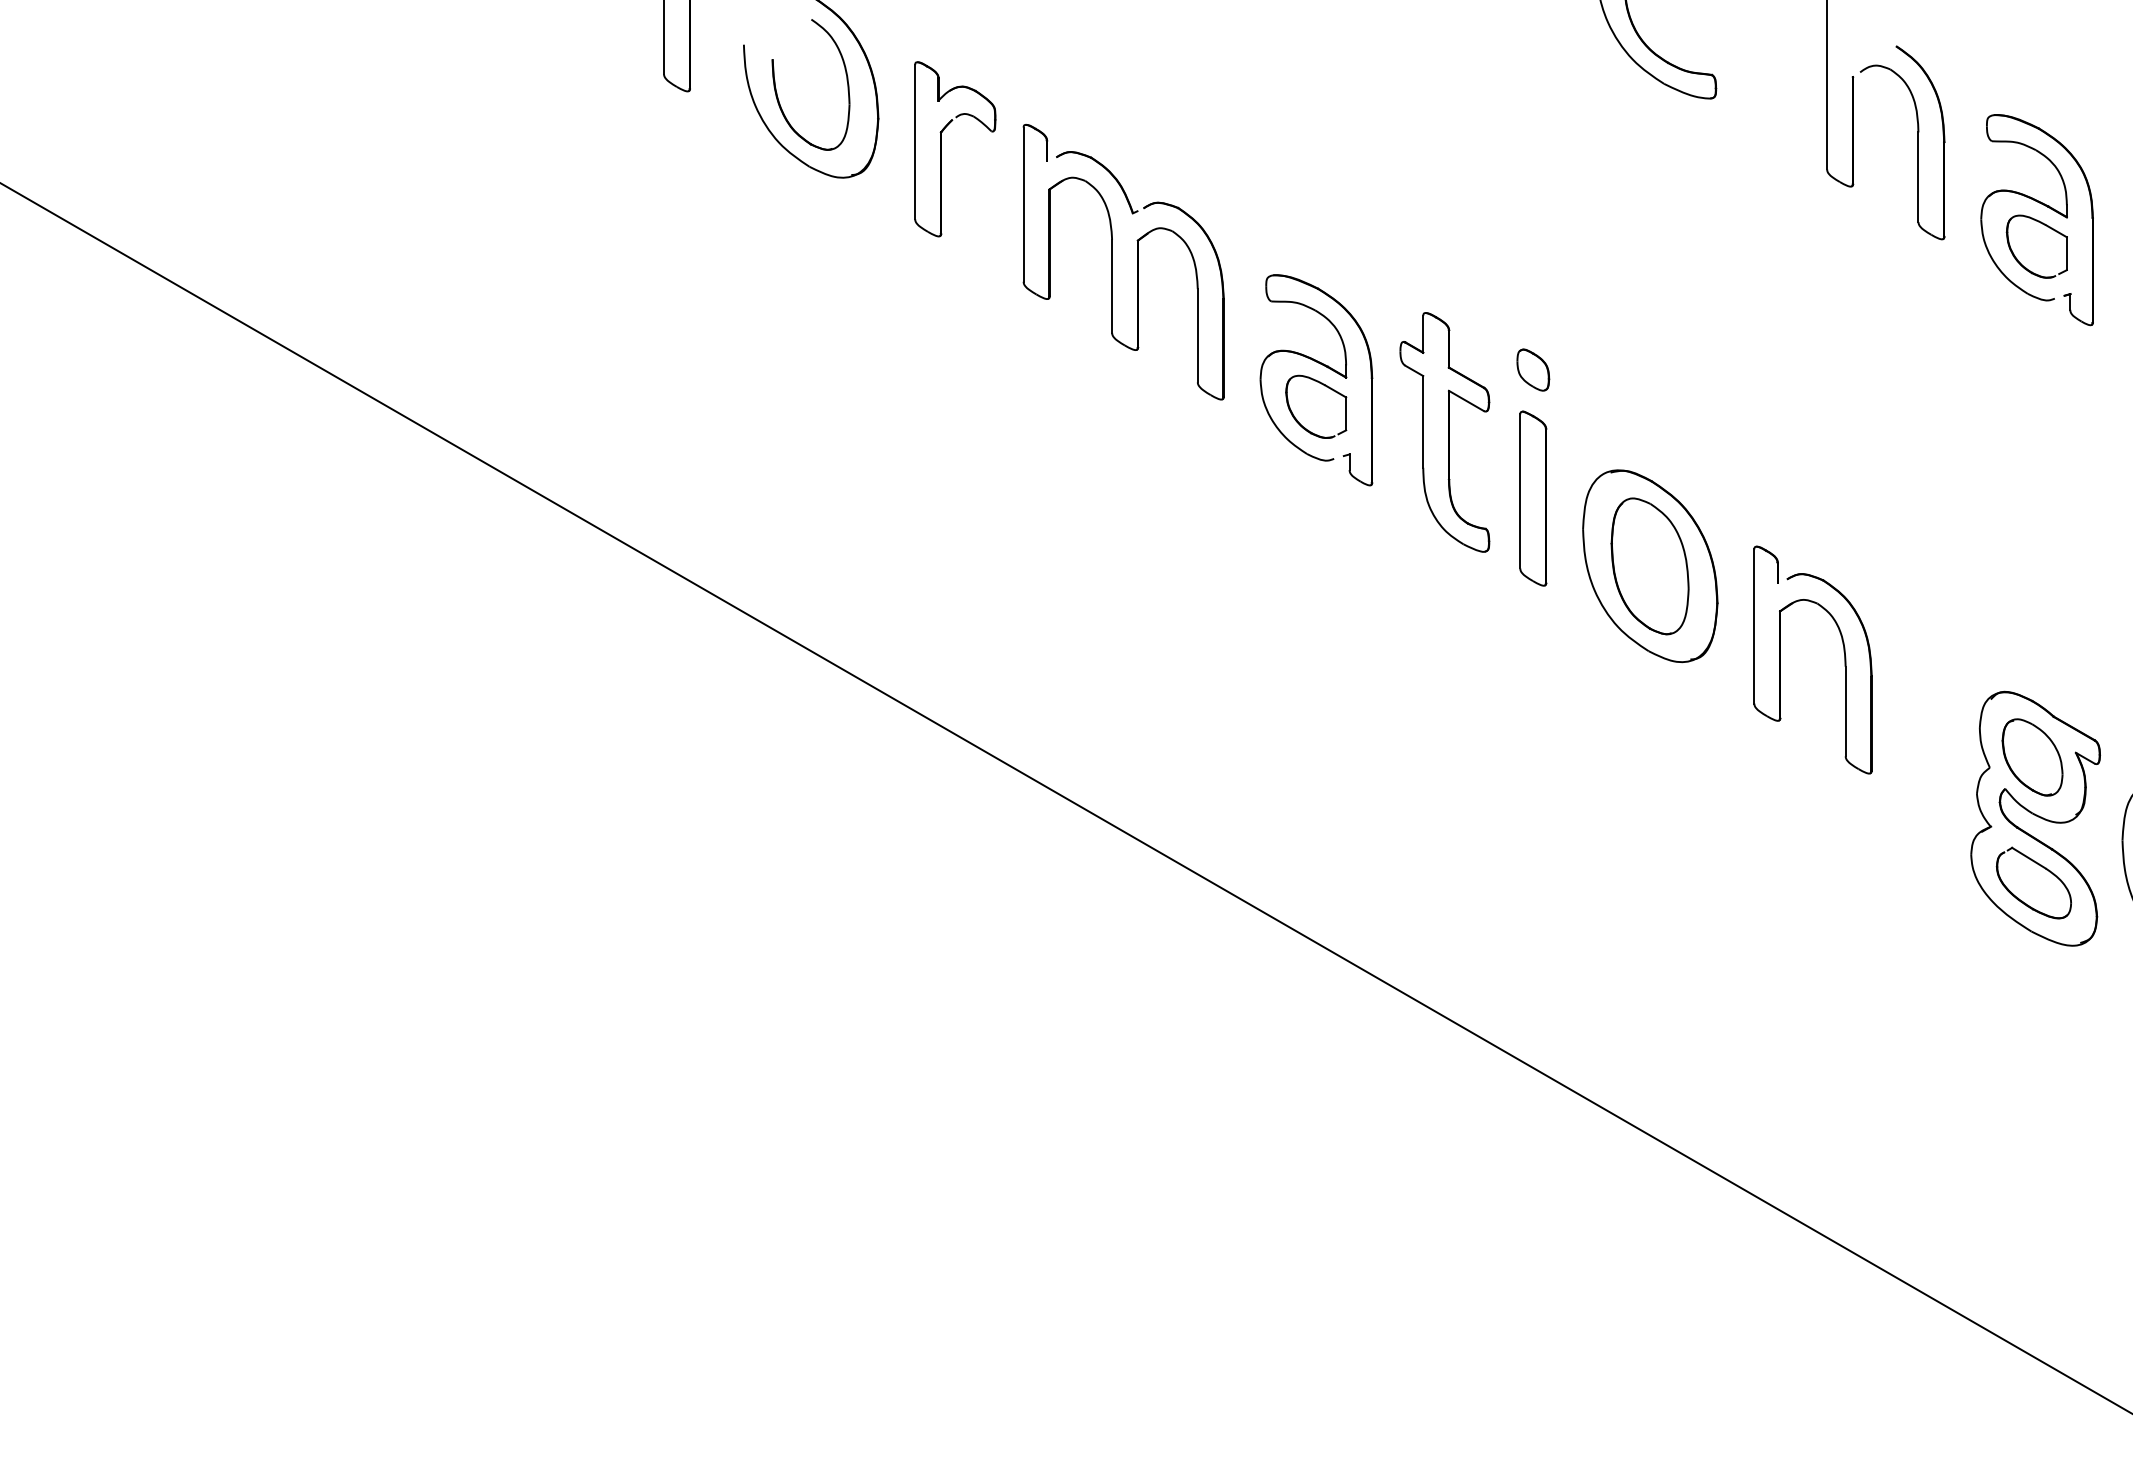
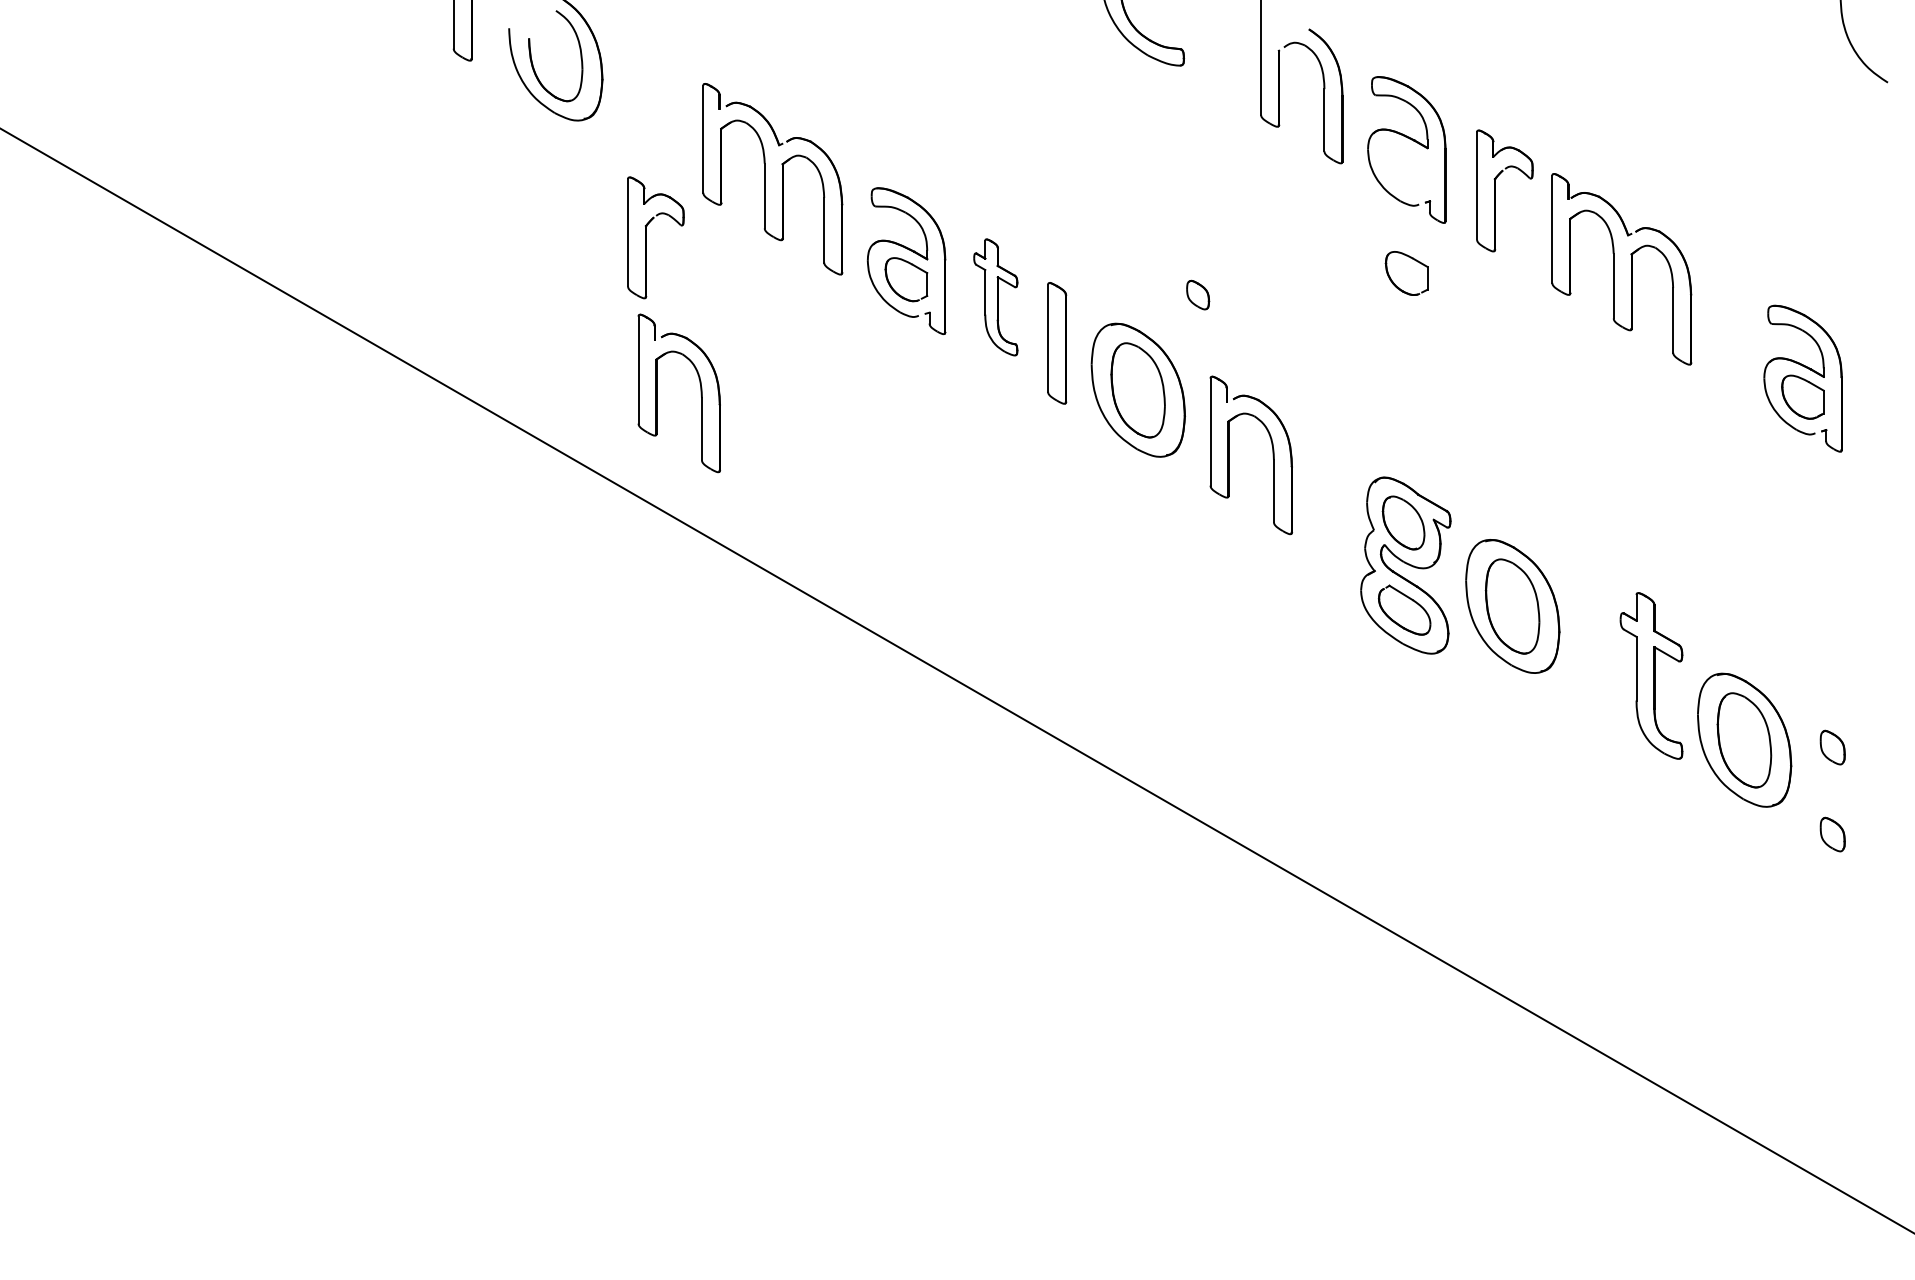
part: (941, 148) -> (646, 237), moved
part: (2036, 246) -> (1406, 273), moved
part: (1533, 369) -> (1198, 294), moved
part: (1444, 432) -> (995, 297), size x0.7
part: (957, 570) -> (657, 393), added

